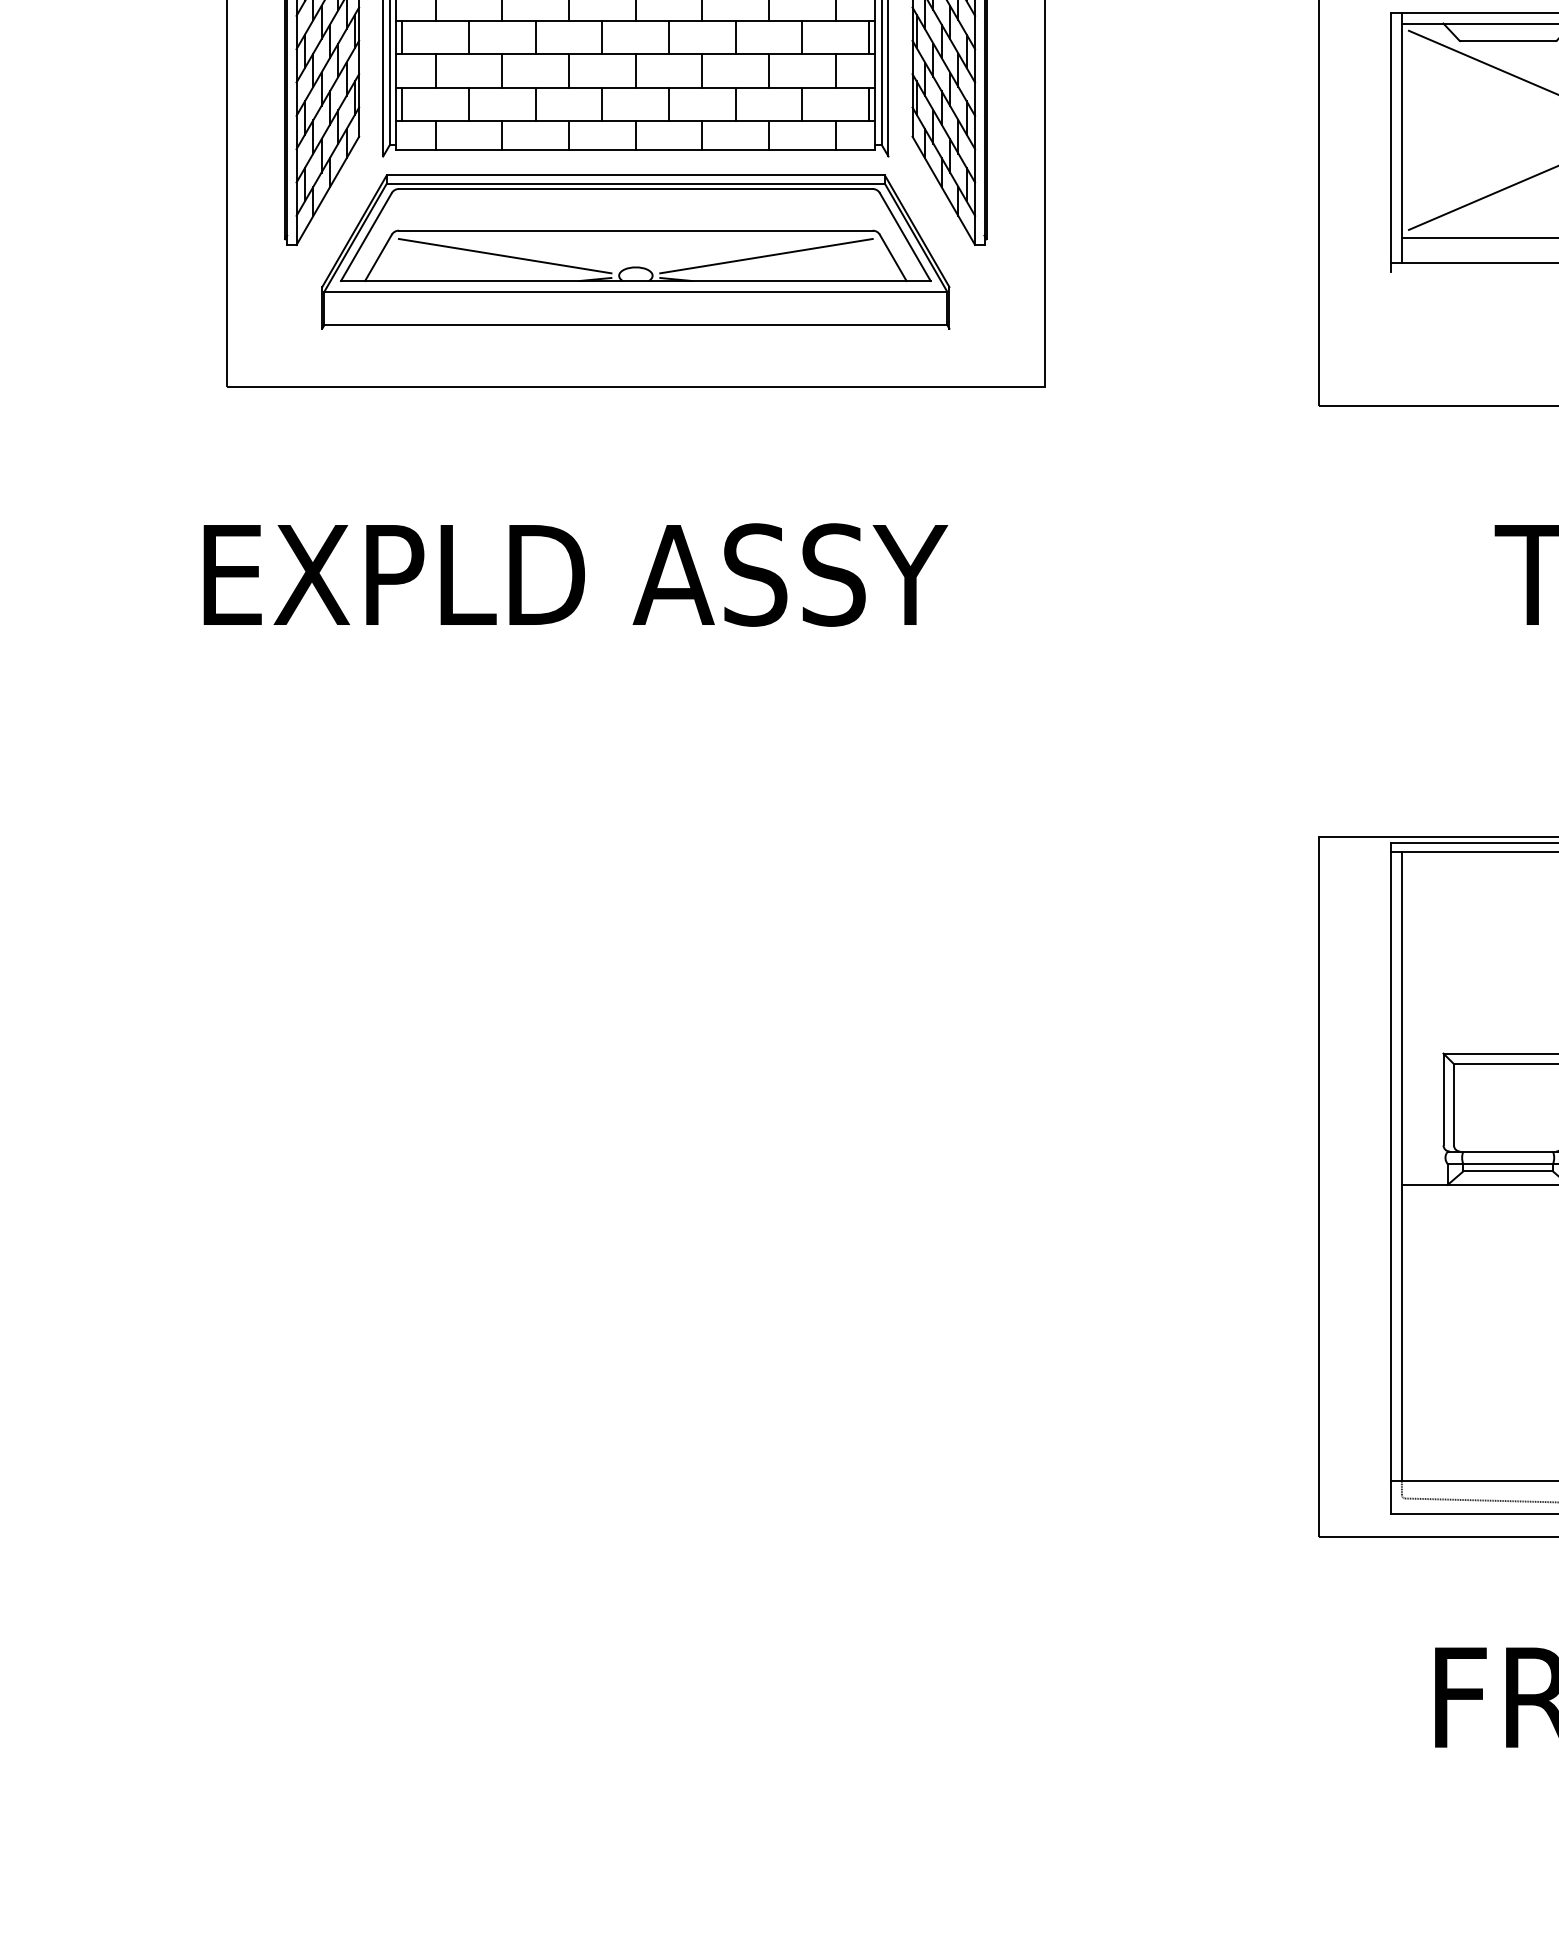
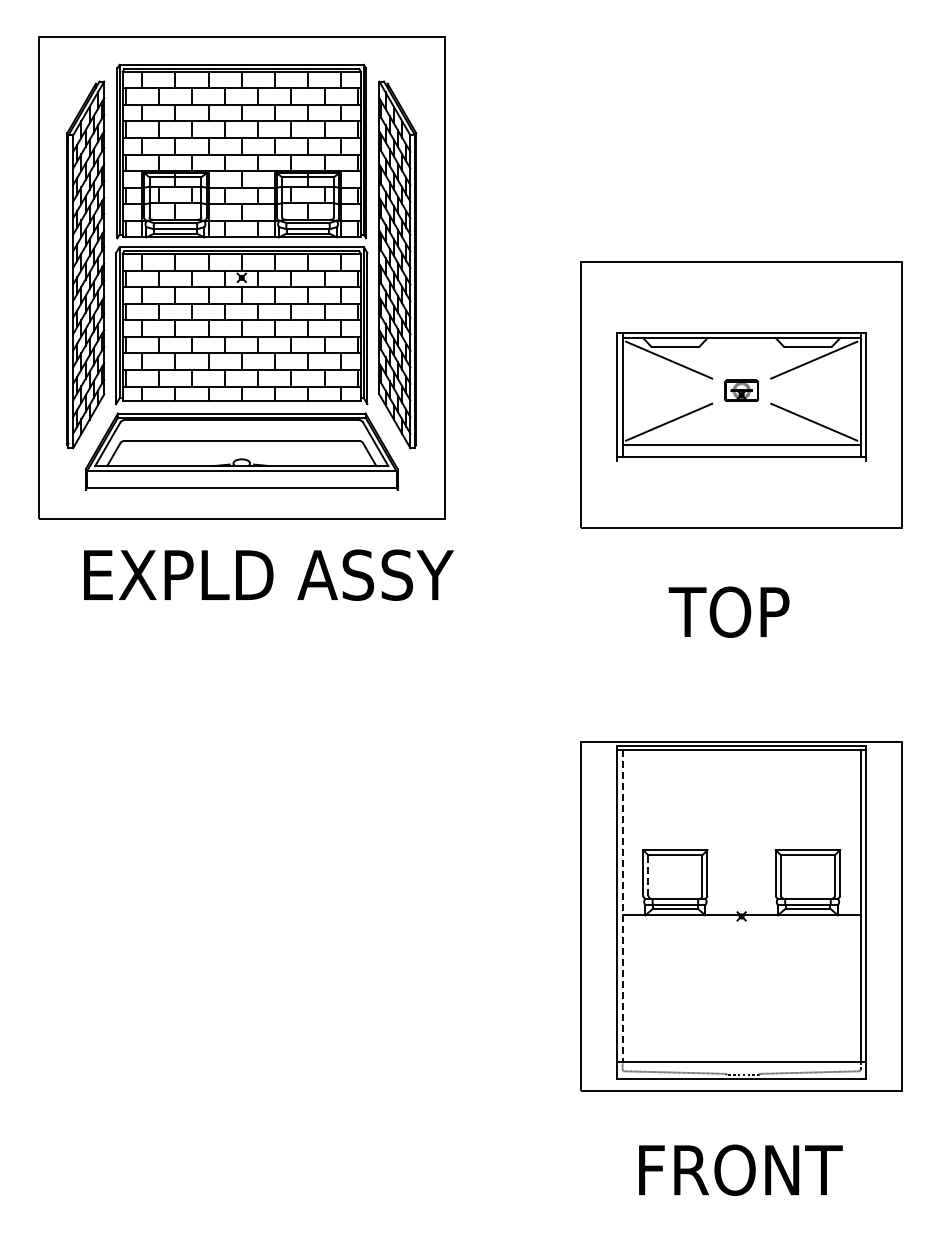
line: (504, 255) -> (176, 453), removed
line: (766, 255) -> (306, 453), removed
text: (574, 573) -> (268, 574), moved
line: (1454, 1104) -> (648, 875), solid -> dashed
line: (1401, 1166) -> (622, 906), solid -> dashed

